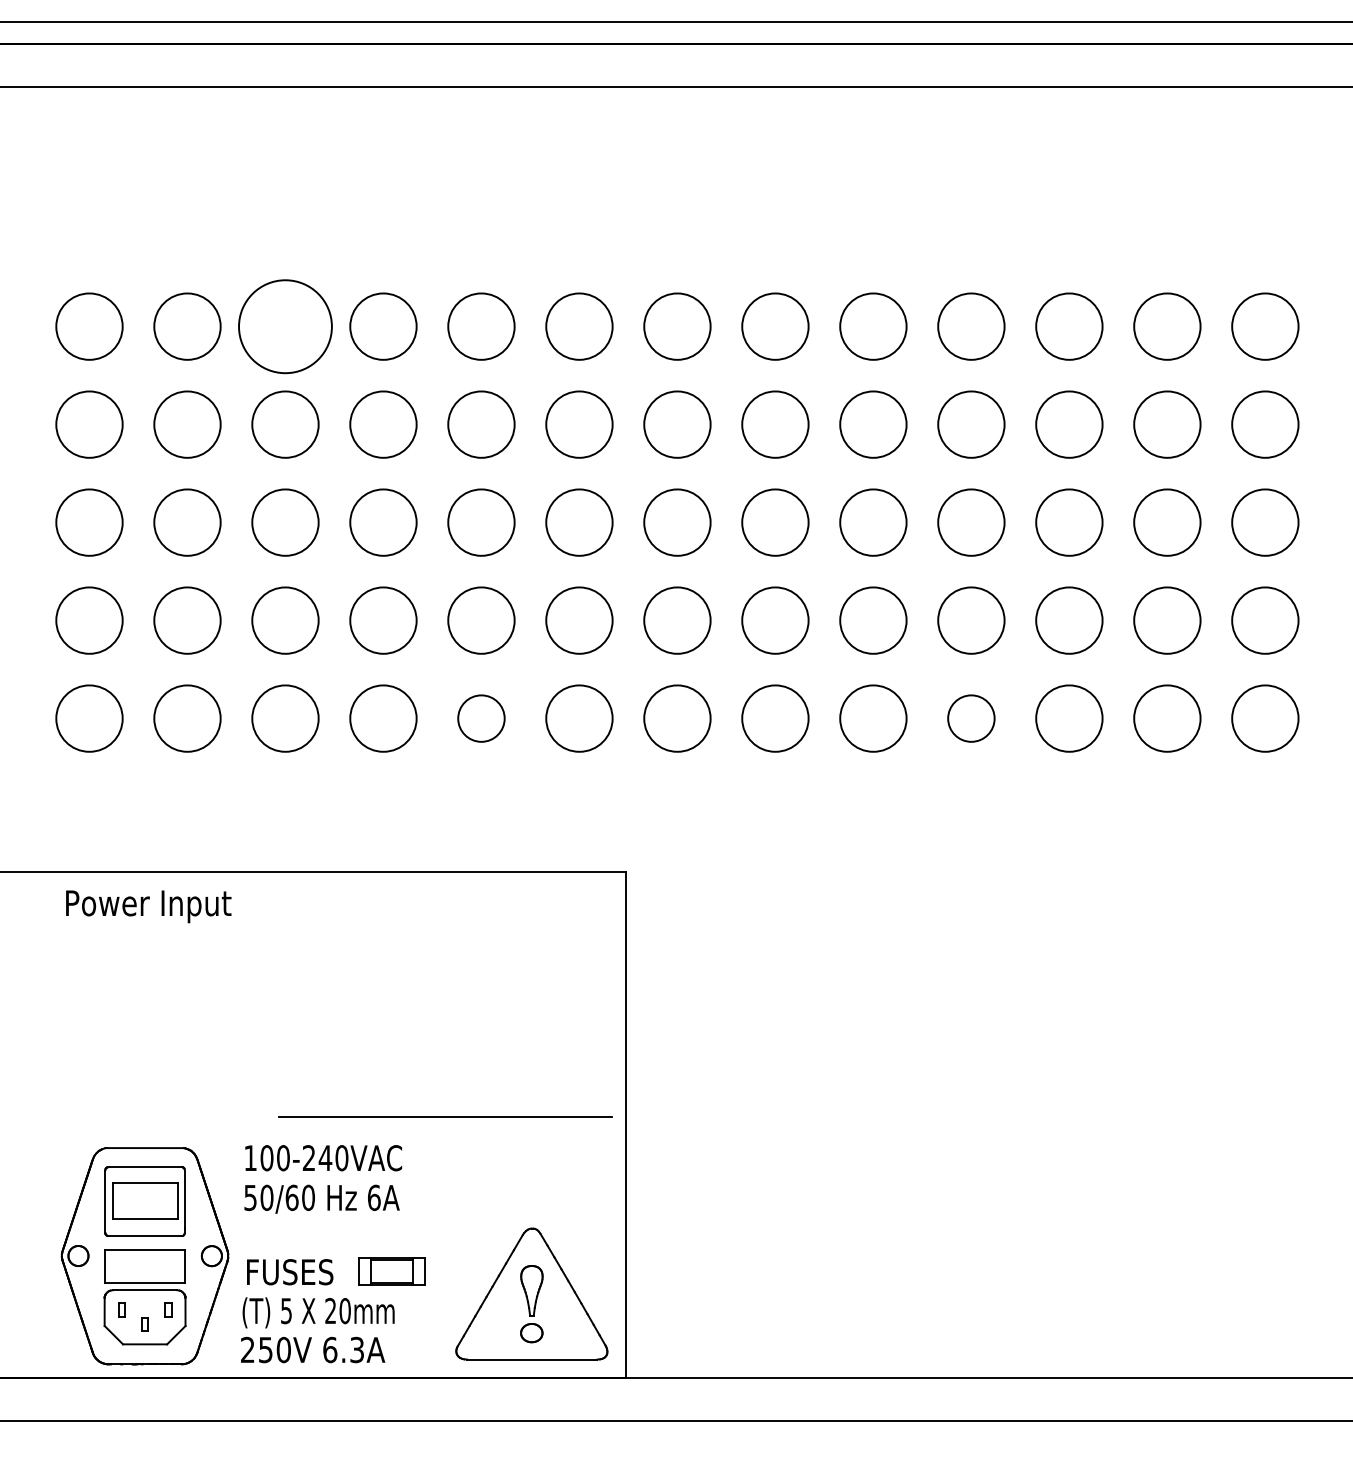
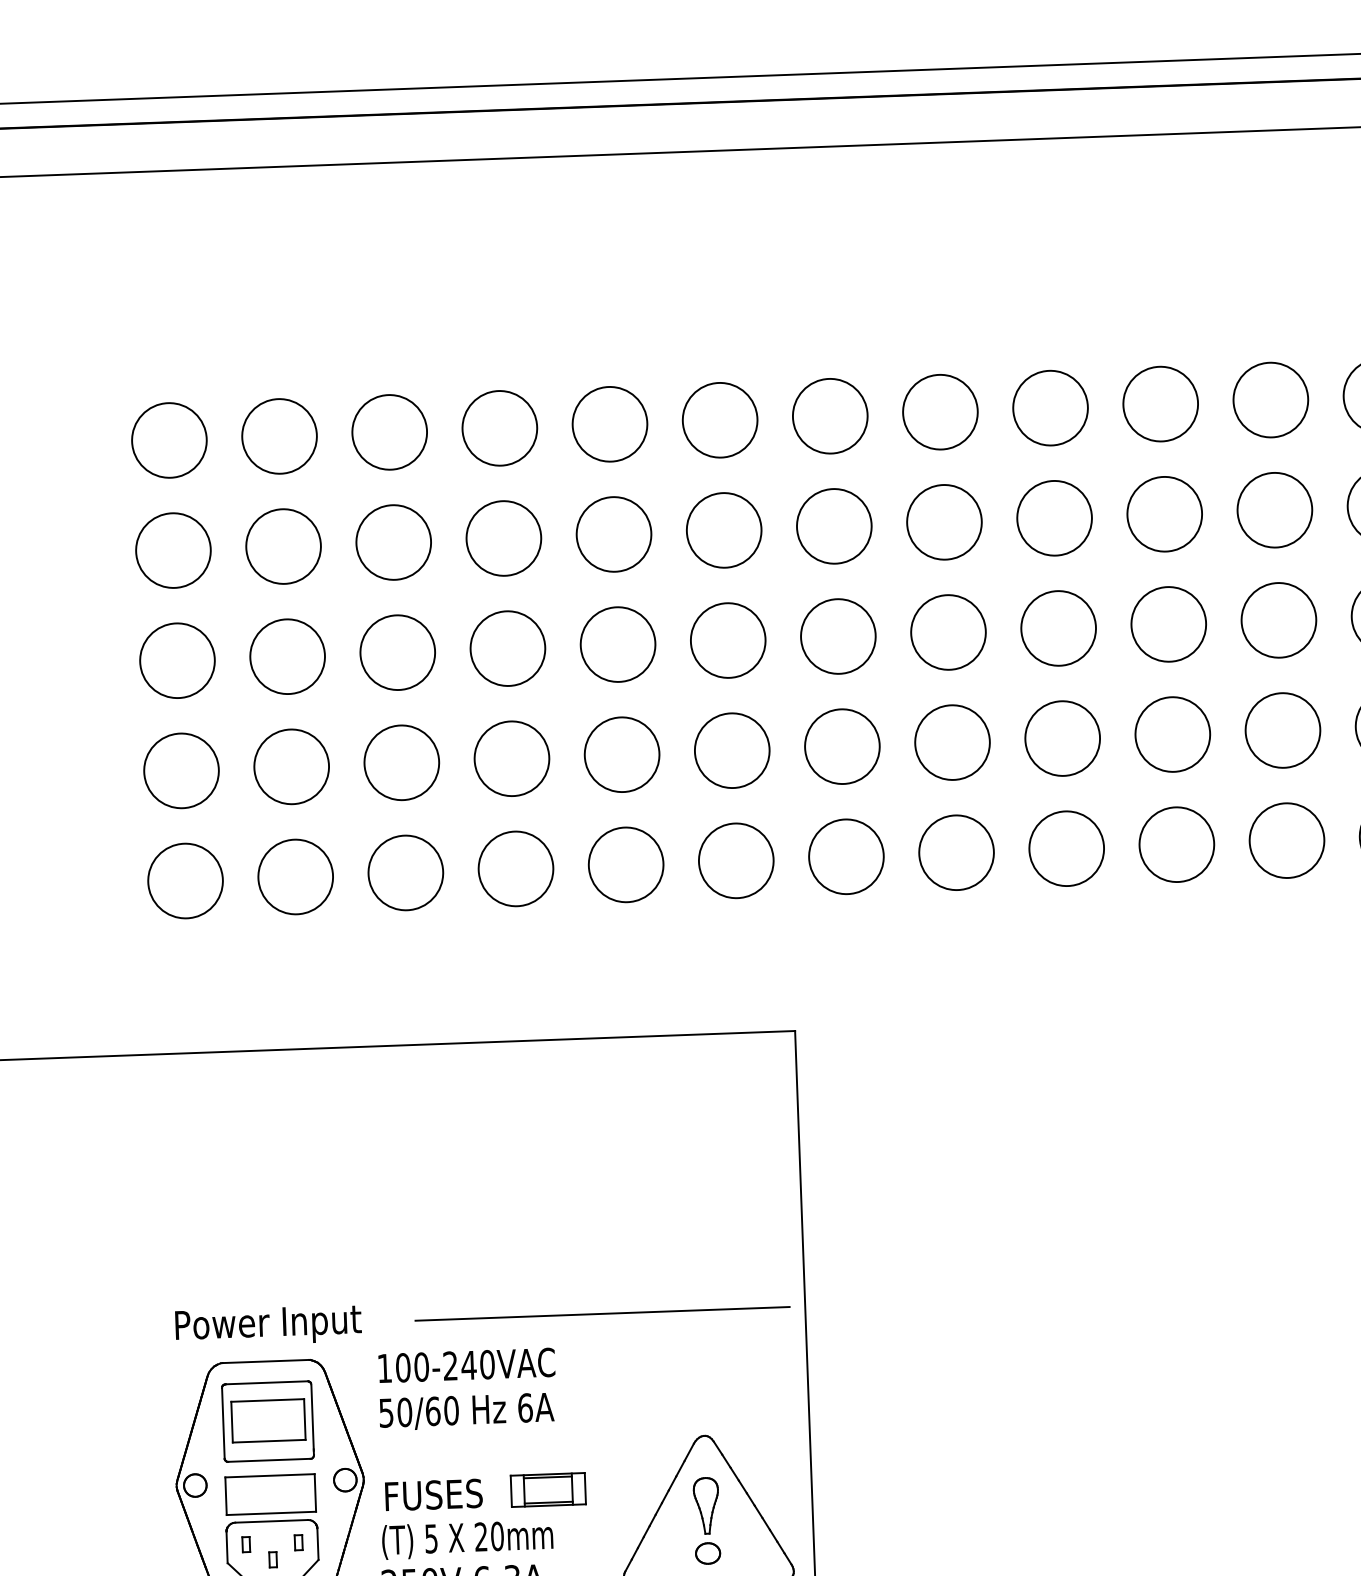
circle: (285, 326) -> (389, 432), size x0.71
circle: (481, 718) -> (626, 864), size x1.43
circle: (971, 718) -> (1176, 844), size x1.43
text: (148, 906) -> (268, 1325), moved

